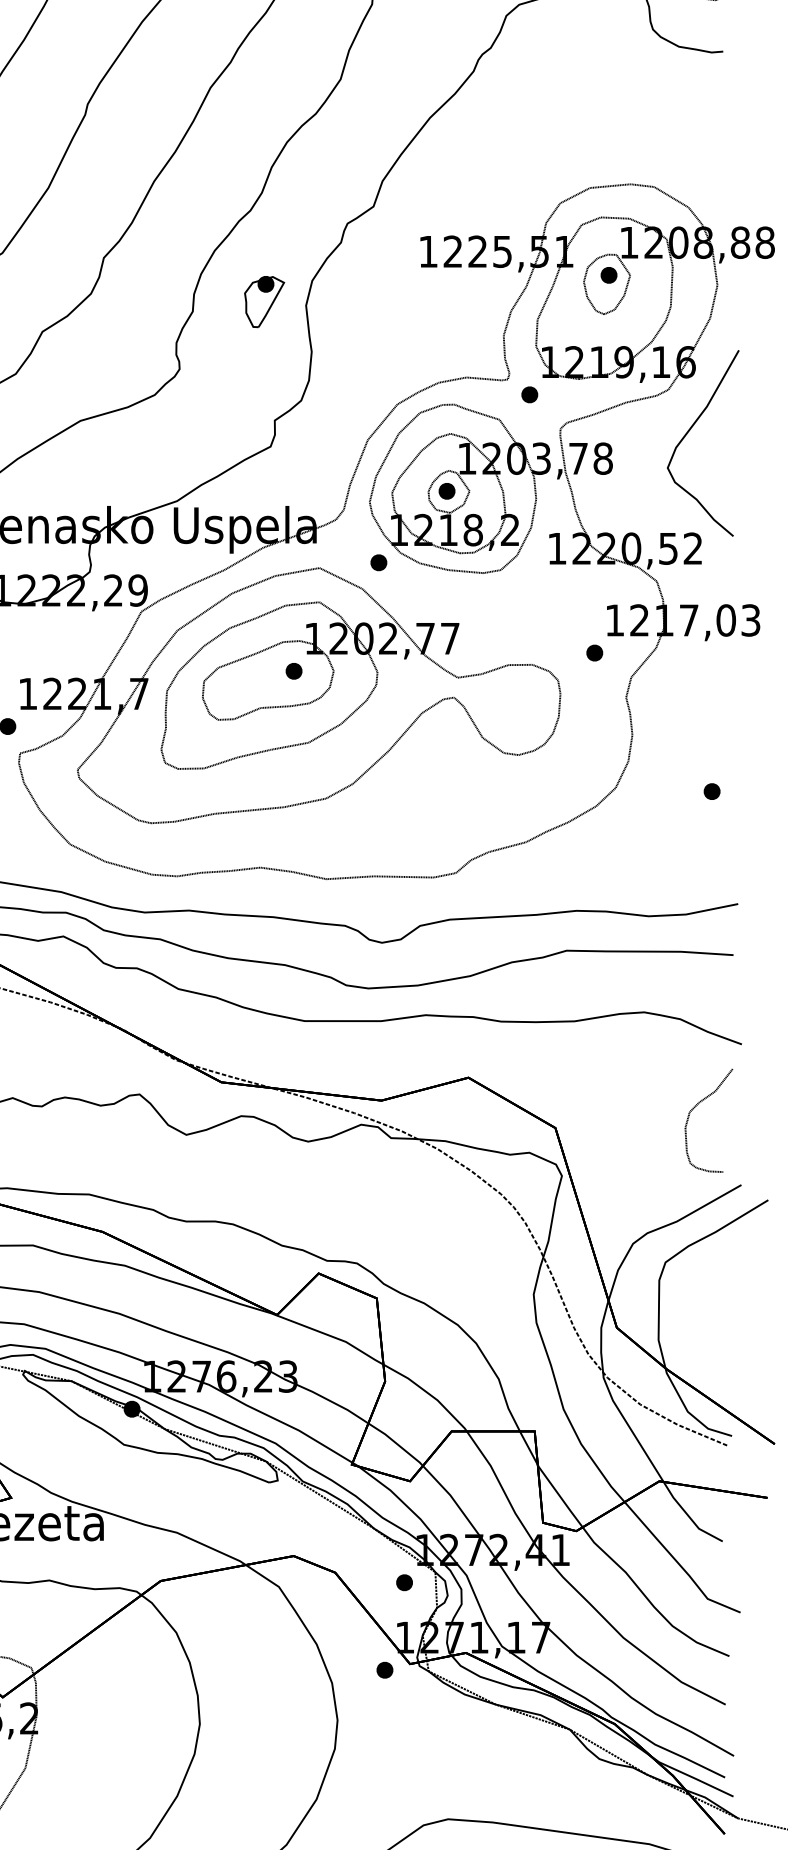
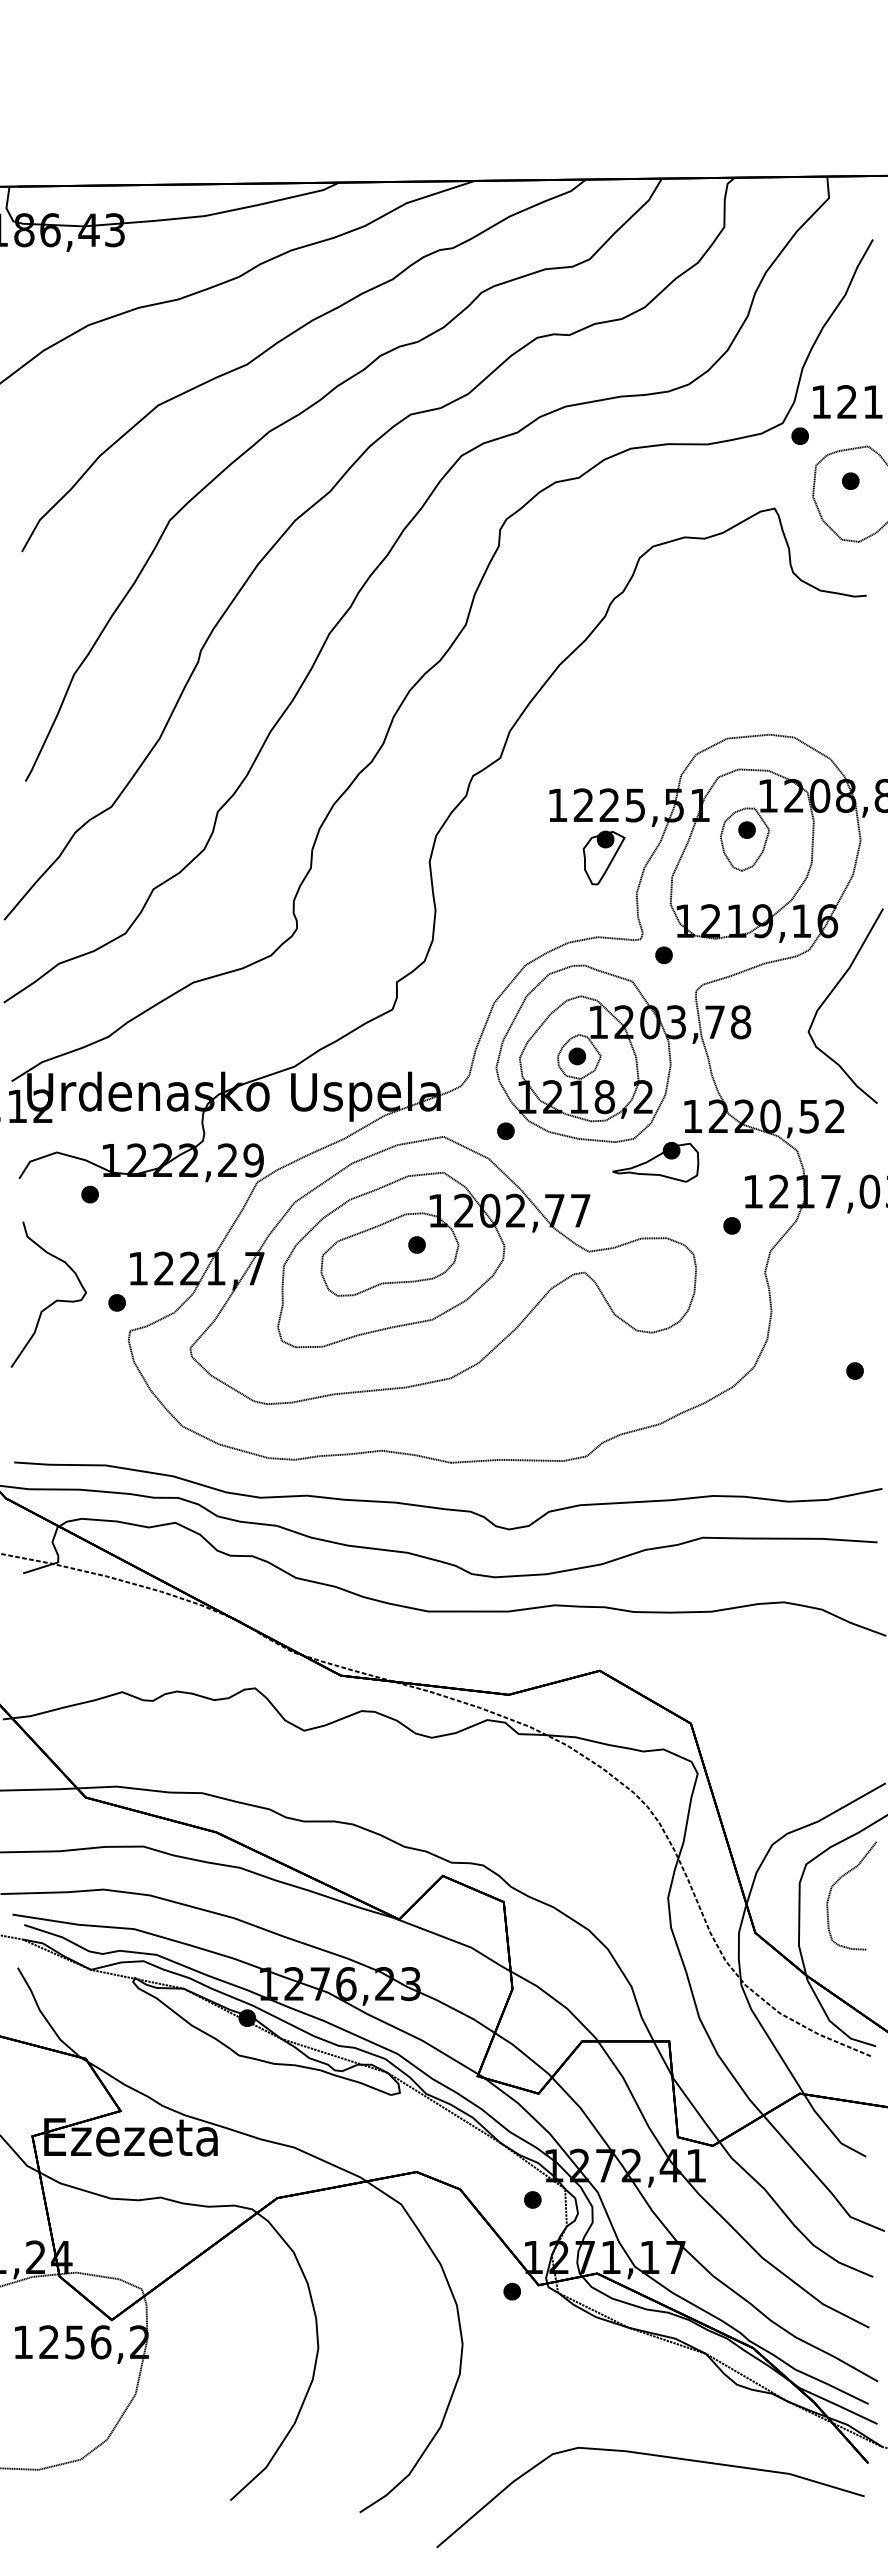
part: (263, 301) -> (603, 857), moved
part: (521, 592) -> (655, 1162), added
curve: (696, 1106) -> (838, 1881), moved

